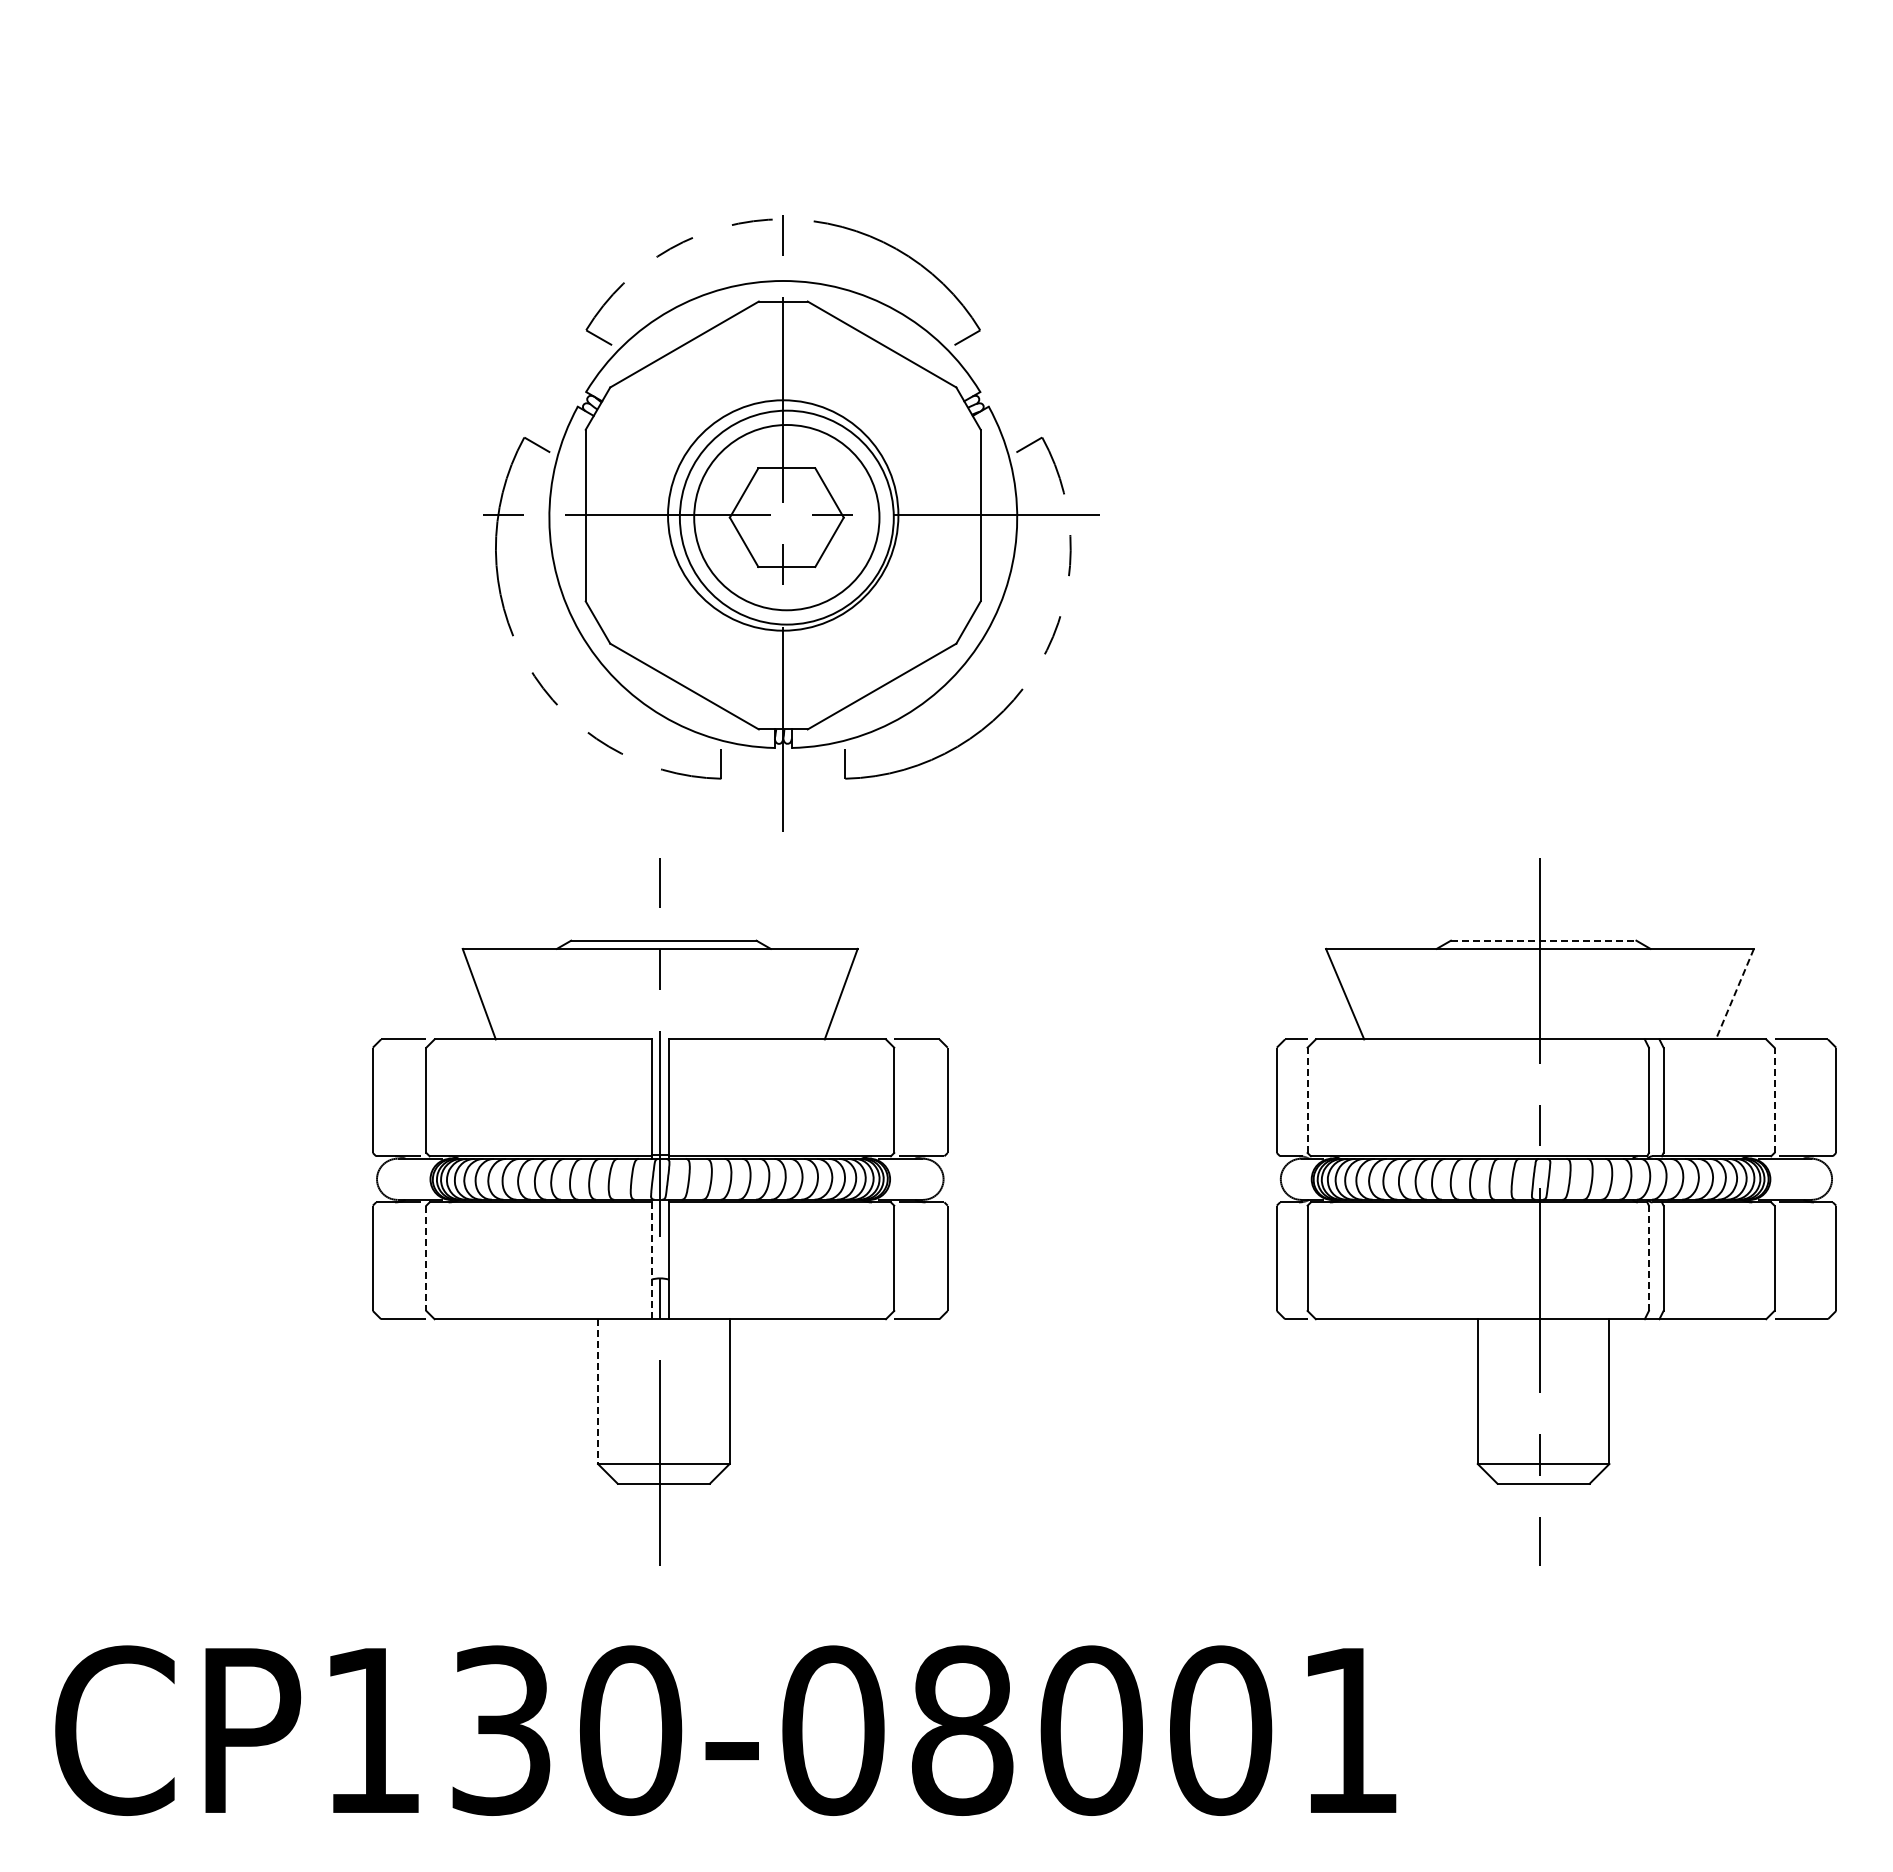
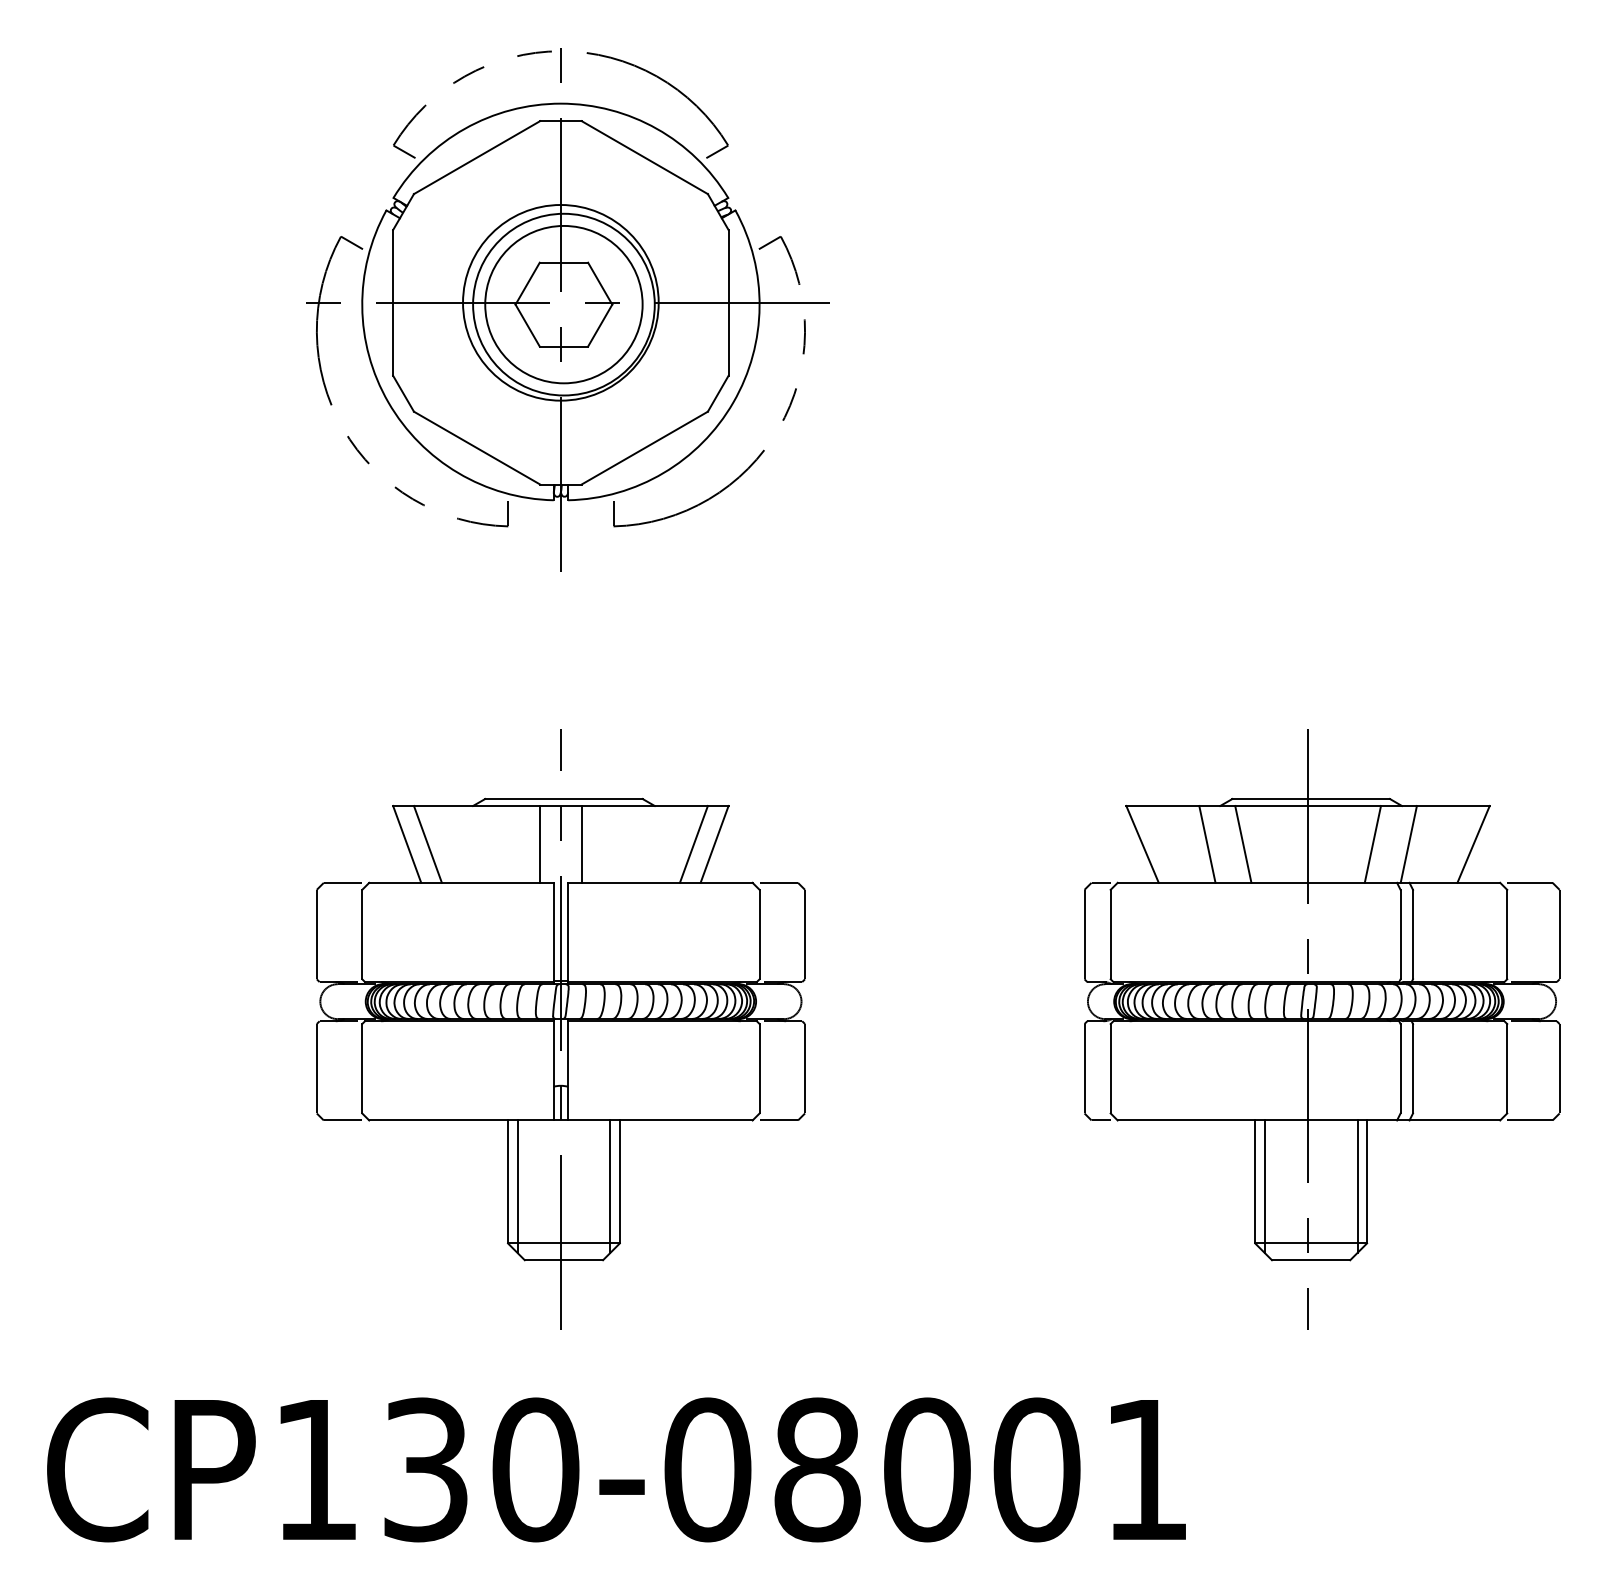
part: (791, 523) -> (567, 309), moved
line: (1543, 940) -> (1311, 798), dashed -> solid
line: (503, 993) -> (427, 843), added
line: (635, 993) -> (539, 843), added
line: (684, 993) -> (581, 843), added
line: (816, 993) -> (693, 843), added
line: (1421, 993) -> (1207, 843), added
line: (1463, 993) -> (1243, 843), added
line: (1615, 993) -> (1372, 843), added
line: (1658, 993) -> (1408, 843), added
line: (1734, 994) -> (1473, 844), dashed -> solid
line: (1307, 1100) -> (1110, 934), dashed -> solid
line: (1774, 1100) -> (1507, 934), dashed -> solid
line: (426, 1258) -> (362, 1068), dashed -> solid
line: (1648, 1258) -> (1400, 1068), dashed -> solid
line: (651, 1259) -> (553, 1069), dashed -> solid
line: (598, 1392) -> (508, 1182), dashed -> solid
line: (609, 1397) -> (517, 1186), added
line: (718, 1397) -> (610, 1186), added
line: (1488, 1397) -> (1264, 1186), added
line: (1598, 1397) -> (1357, 1186), added

